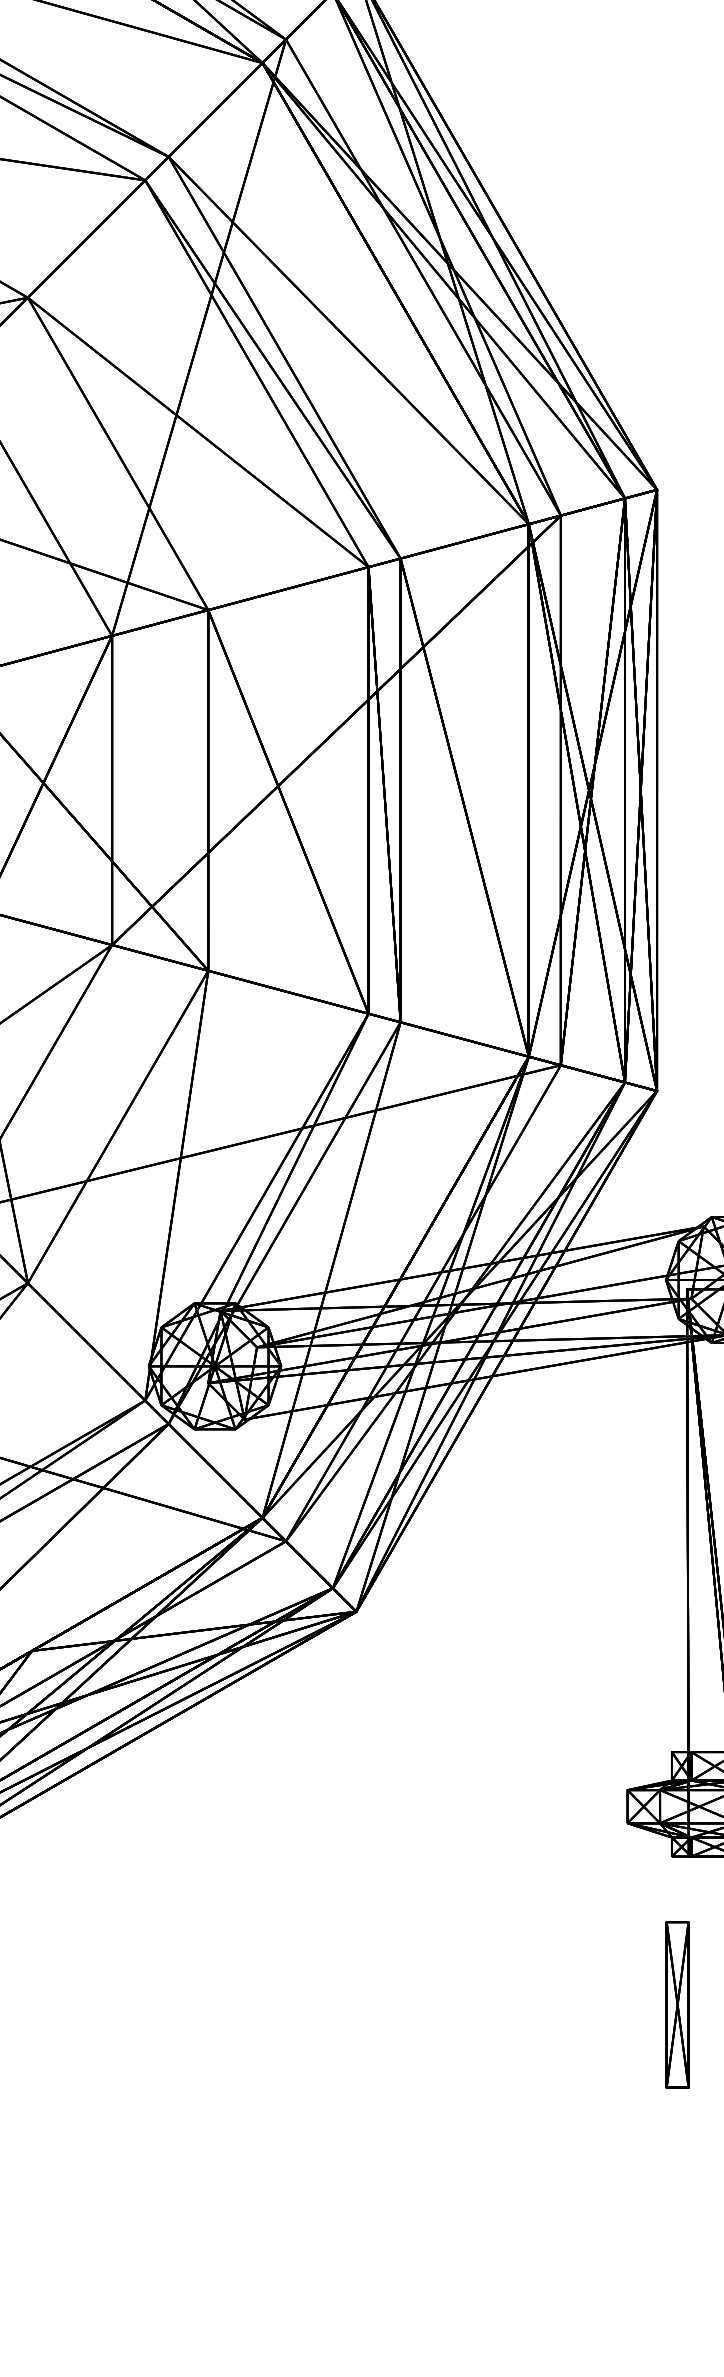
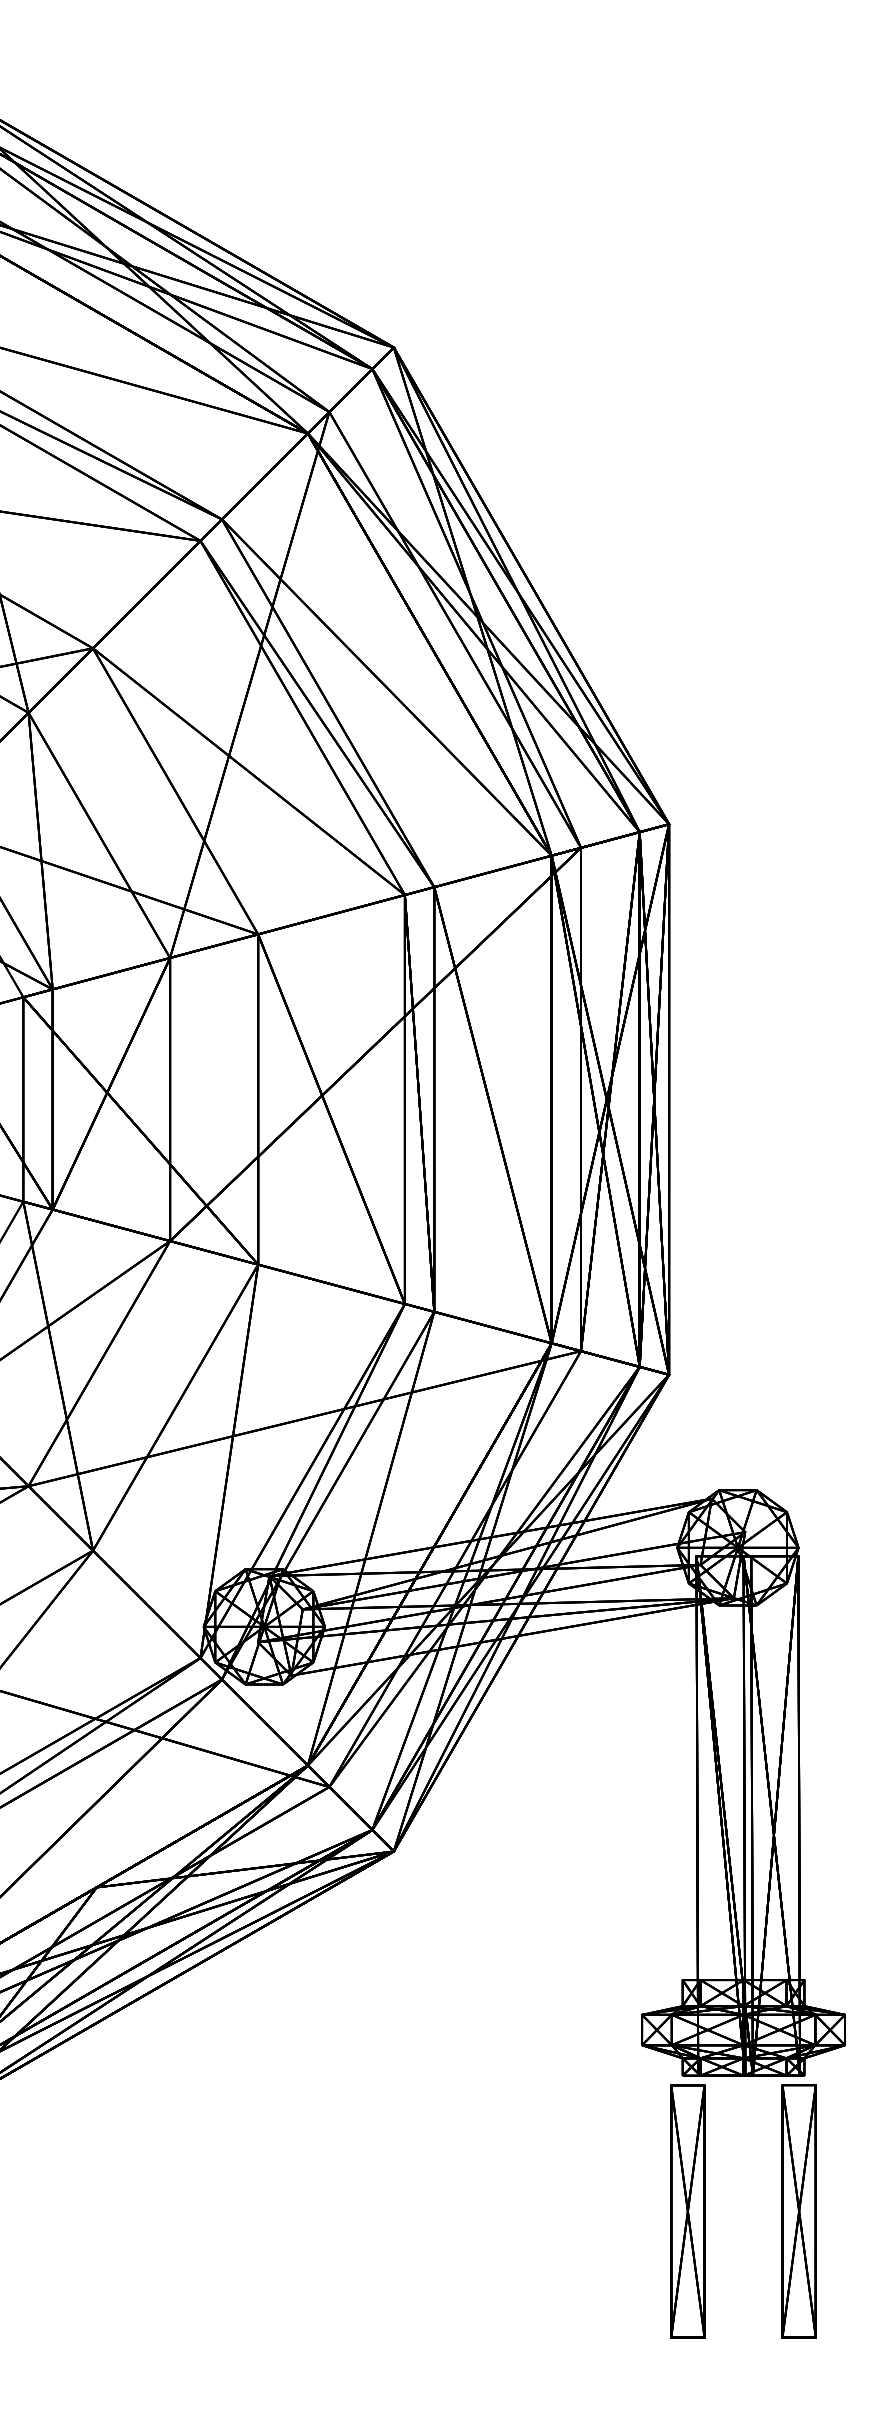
part: (677, 2004) -> (687, 2211), size x1.67

